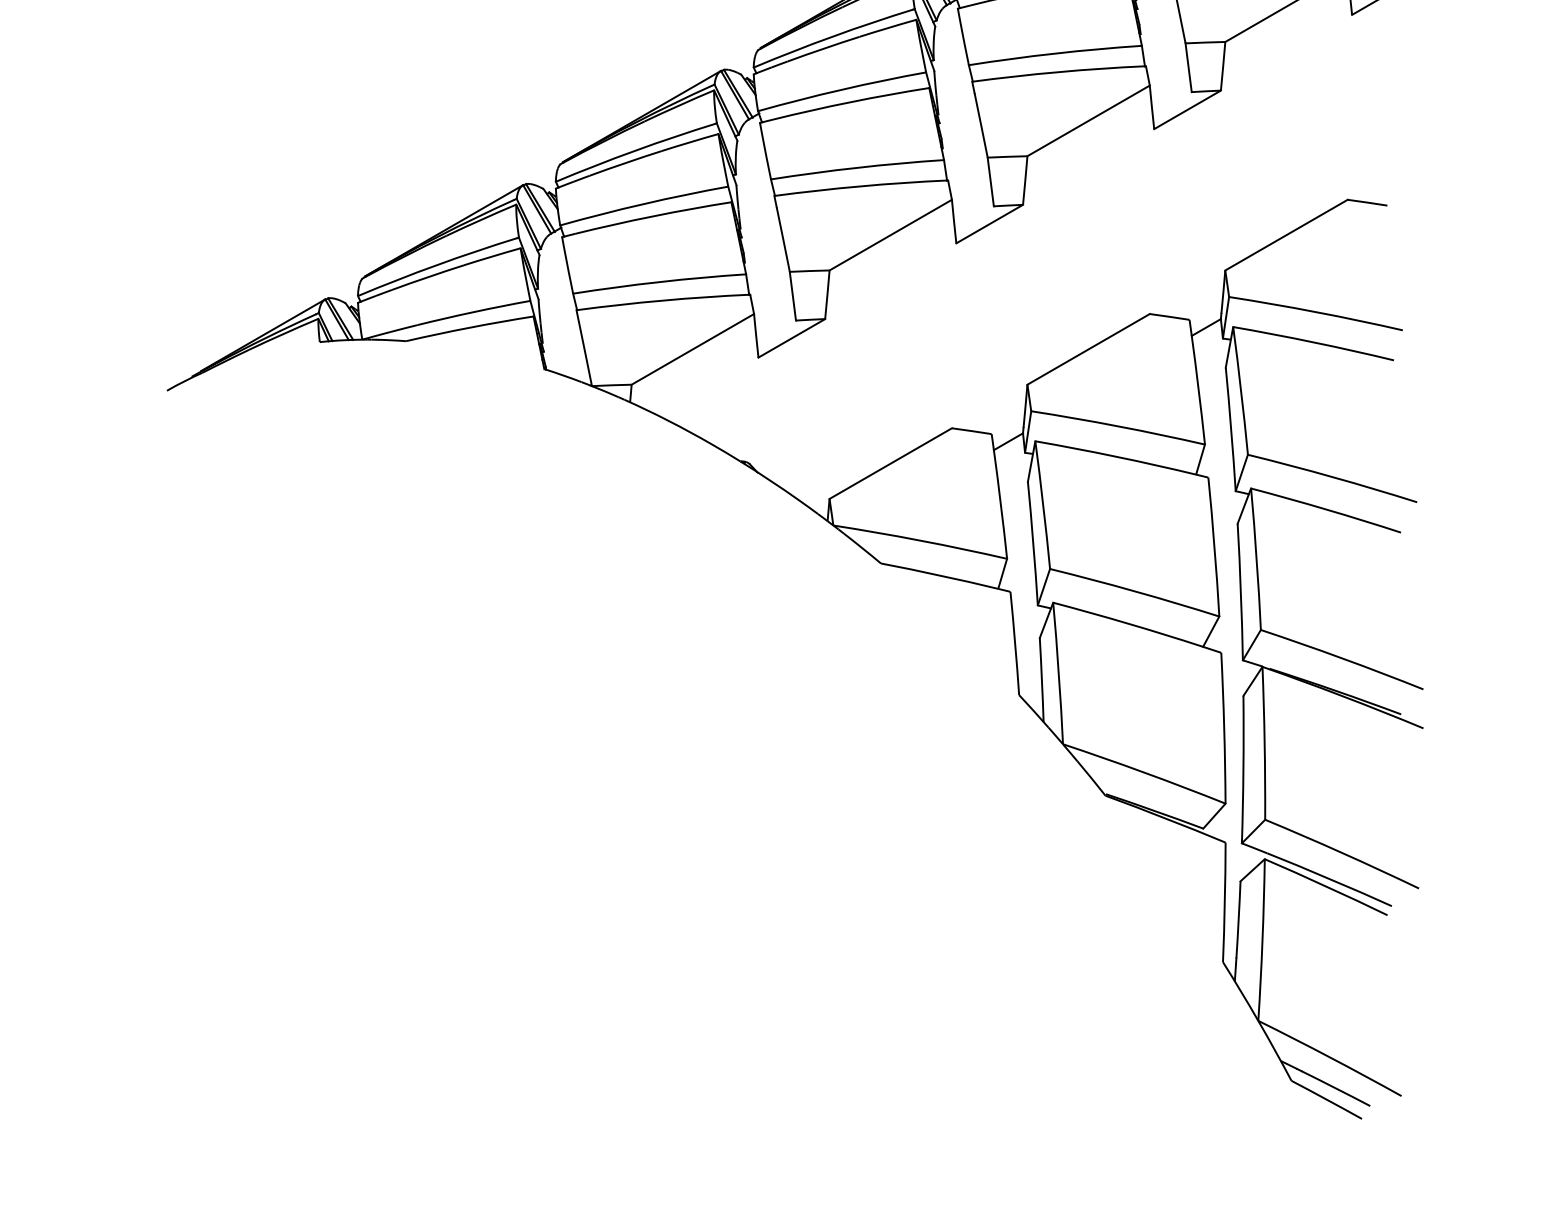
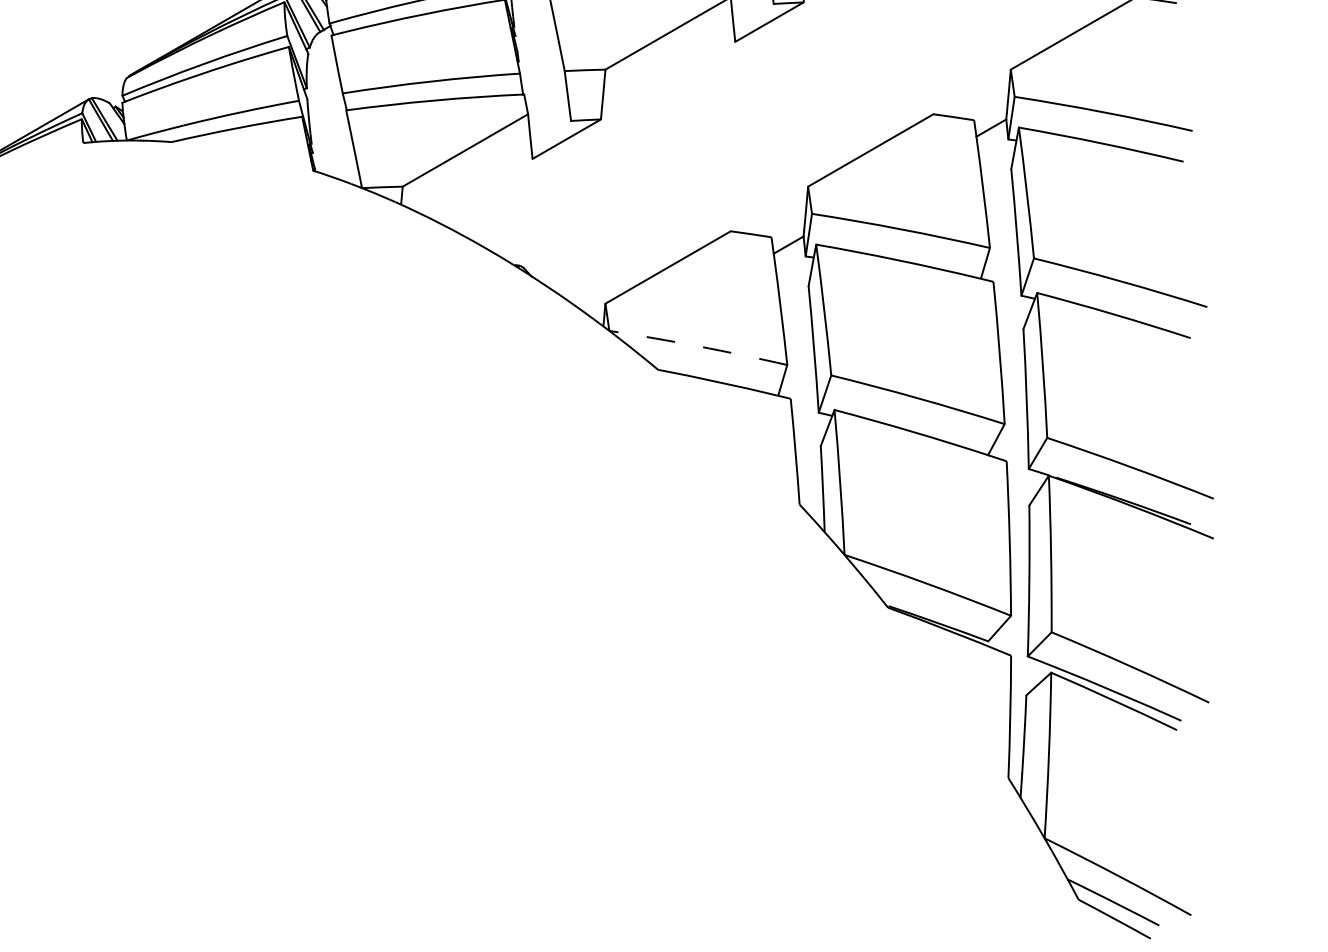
arc: (920, 540) -> (698, 346), solid -> dashed

